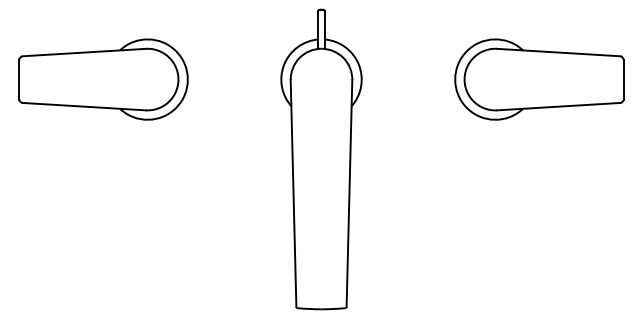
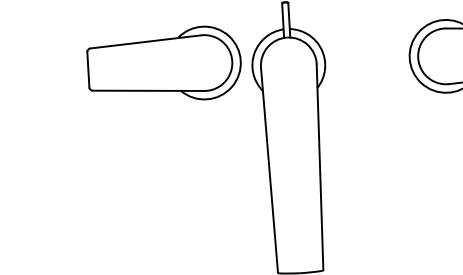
part: (103, 79) -> (164, 65), moved

